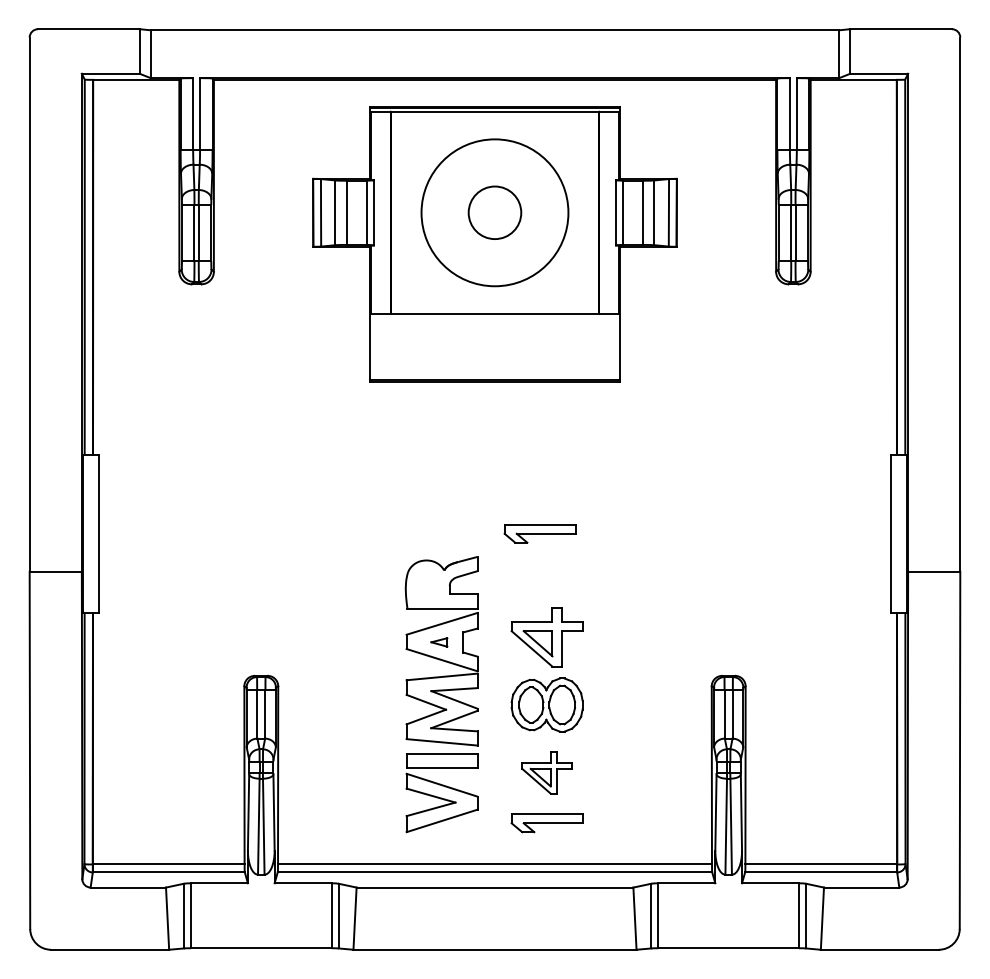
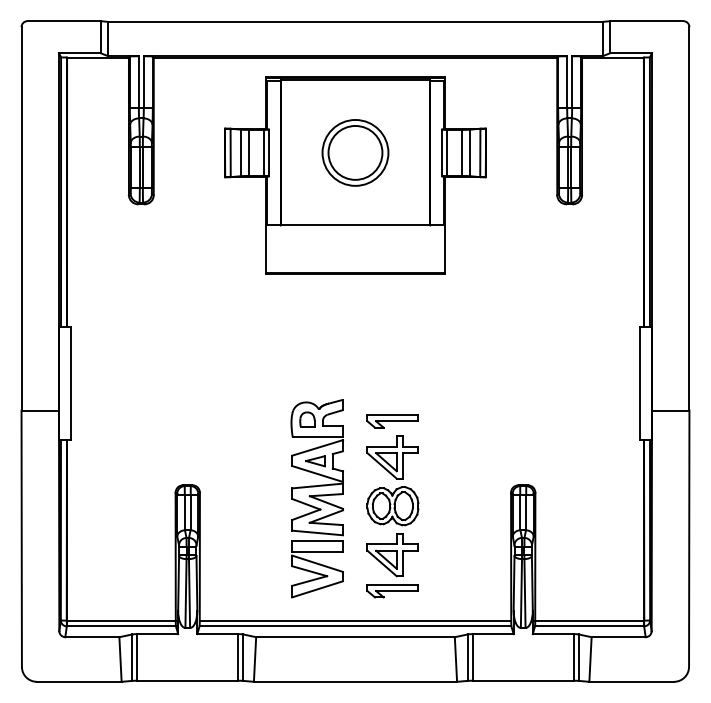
circle: (494, 212) -> (355, 152), size x0.62
circle: (494, 212) -> (355, 152), size x1.43
part: (539, 533) -> (392, 421), moved
part: (427, 583) -> (307, 418), added
part: (439, 642) -> (315, 461), size x1.67
part: (546, 772) -> (392, 554), size x1.43

